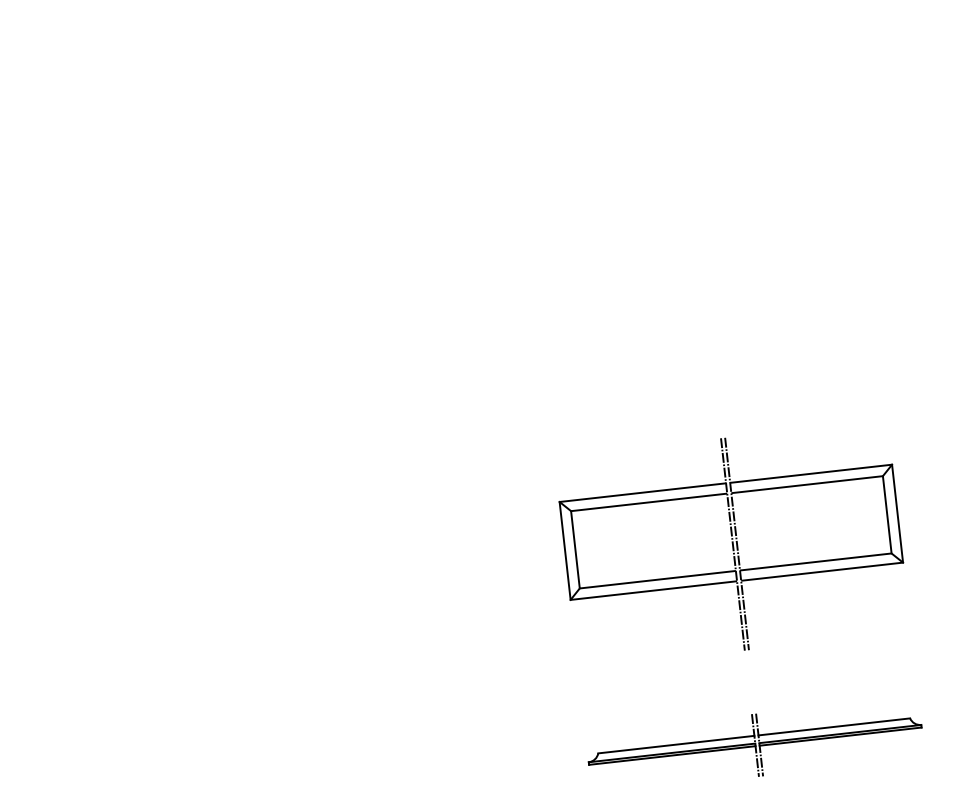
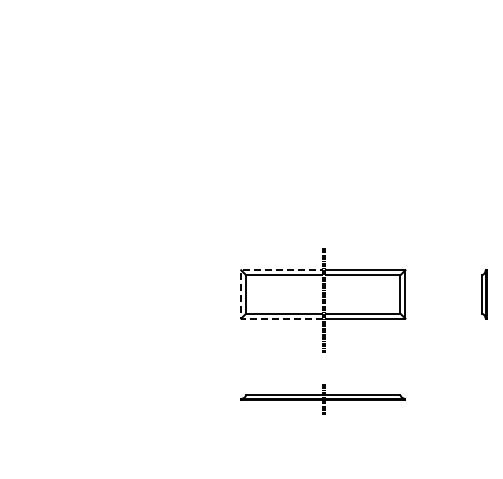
line: (565, 548) -> (241, 293), solid -> dashed

